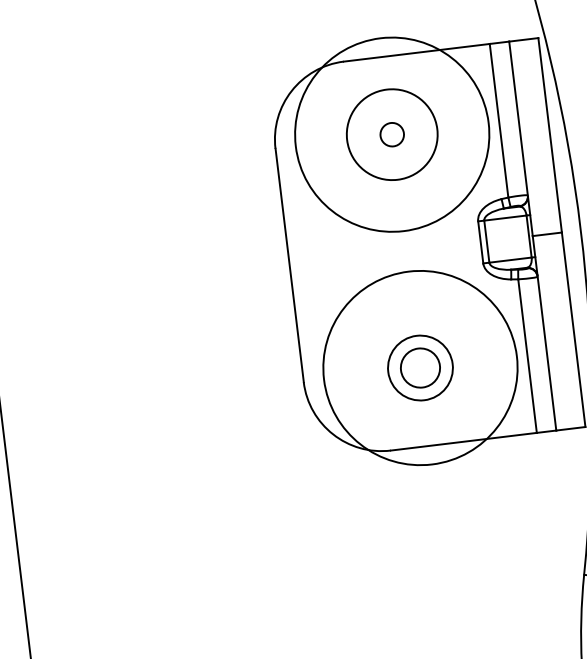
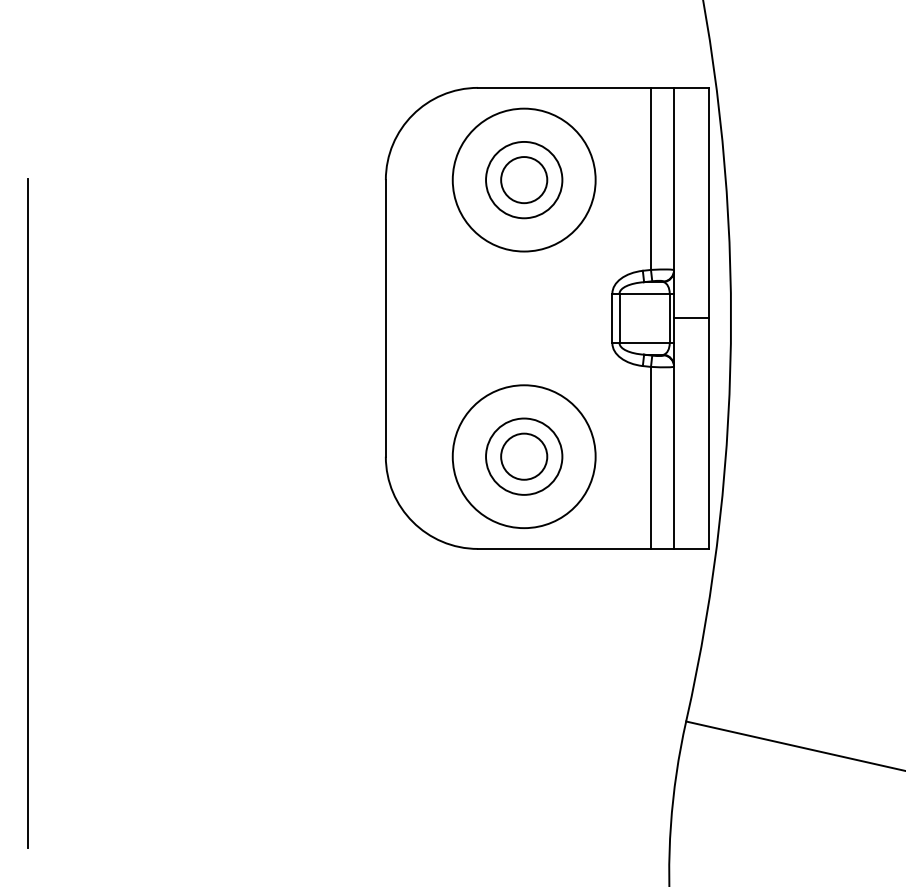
circle: (391, 134) -> (523, 179), size x0.62
circle: (392, 134) -> (524, 179), size x0.71
circle: (392, 135) -> (524, 180), size x1.67
circle: (419, 367) -> (523, 456), size x0.62

